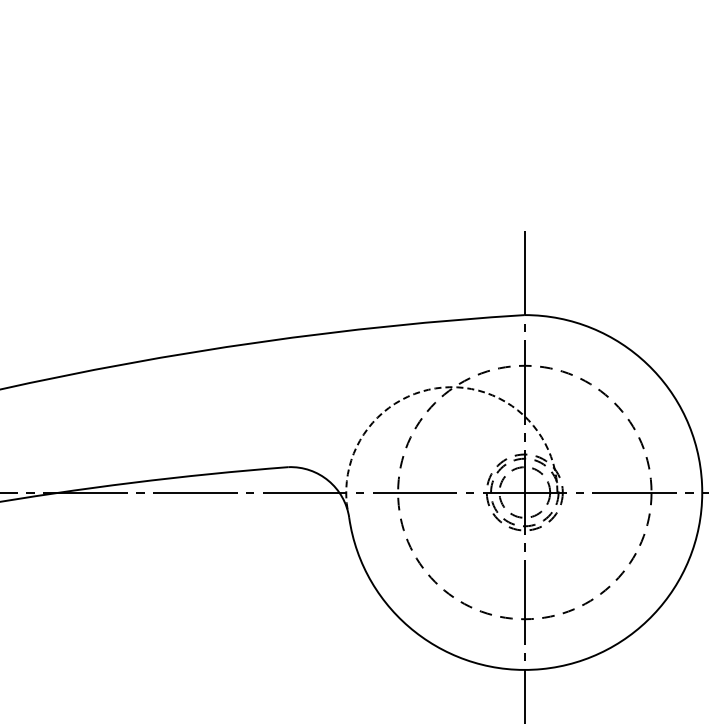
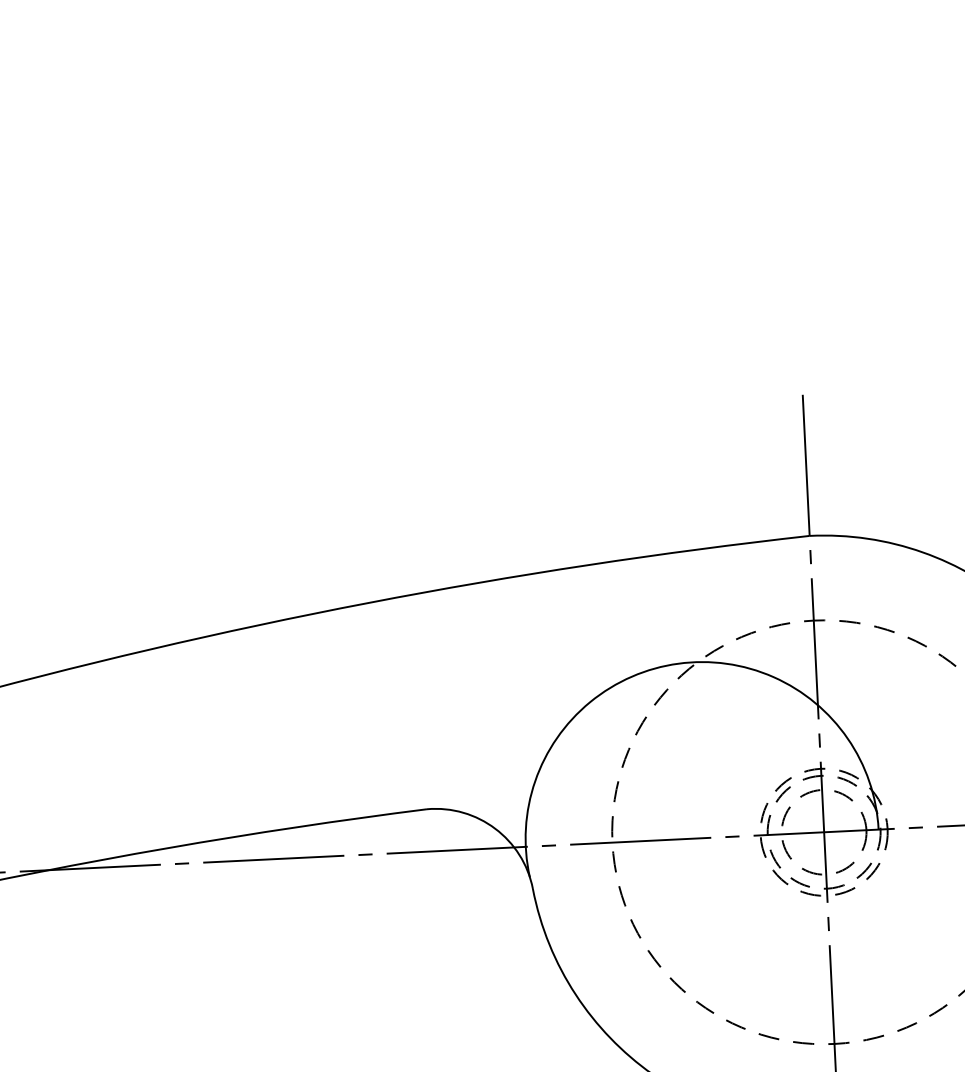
arc: (442, 387) -> (678, 663), dashed -> solid

